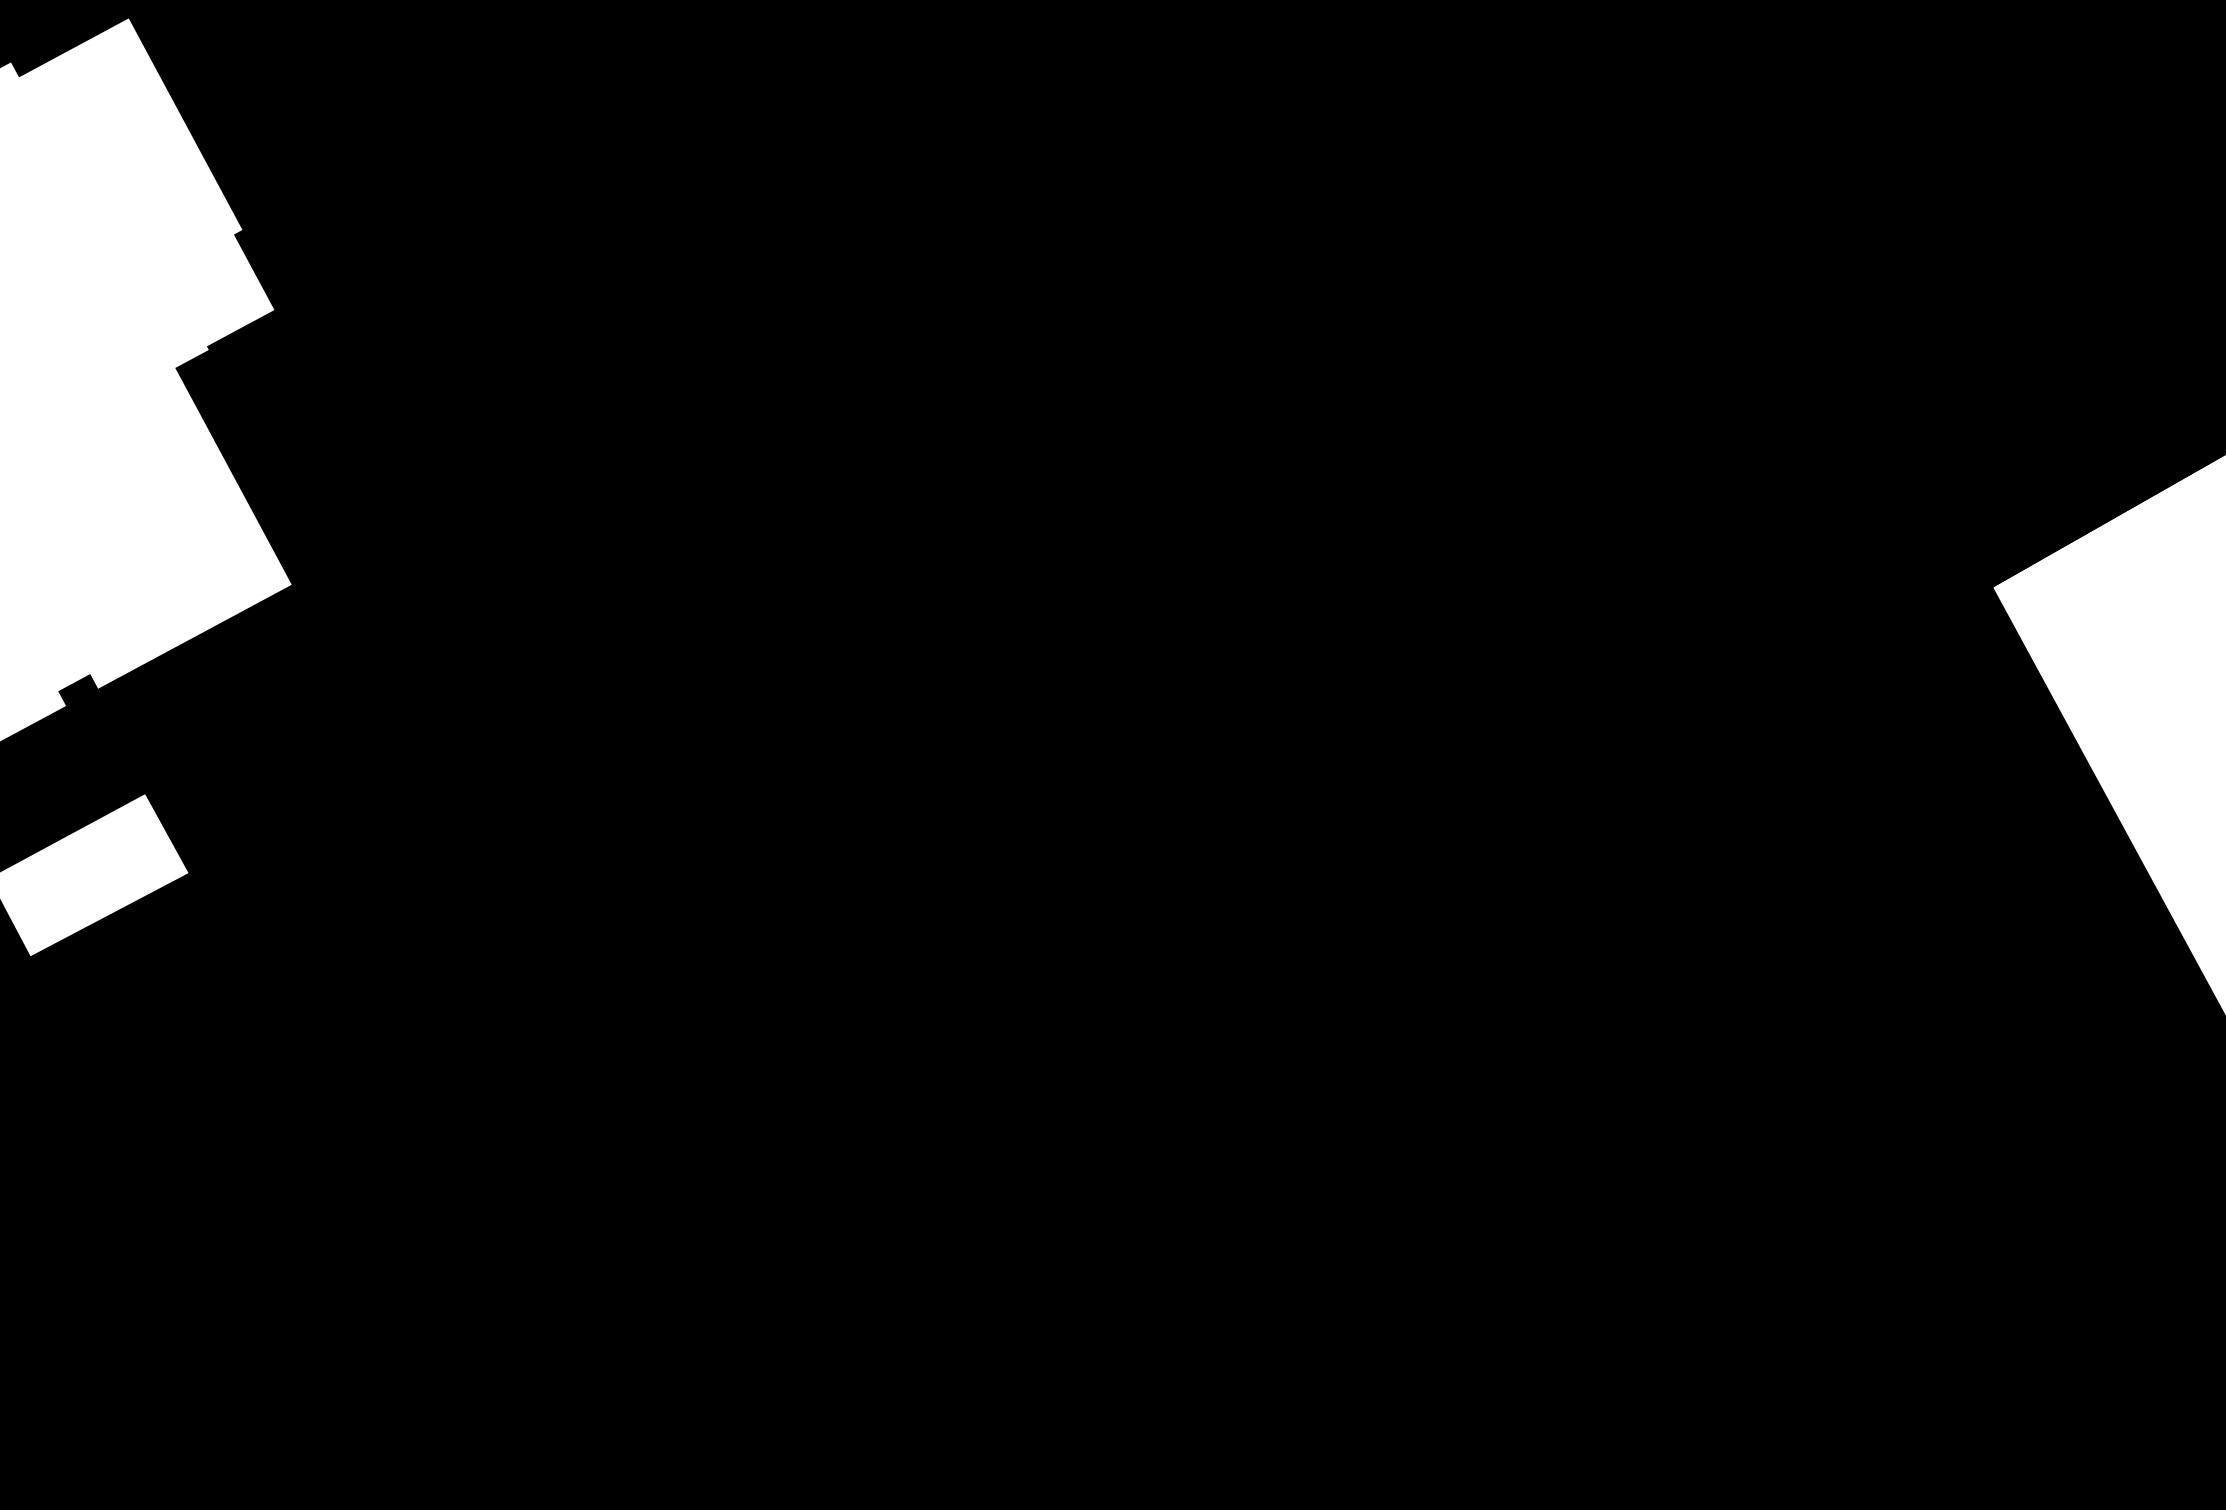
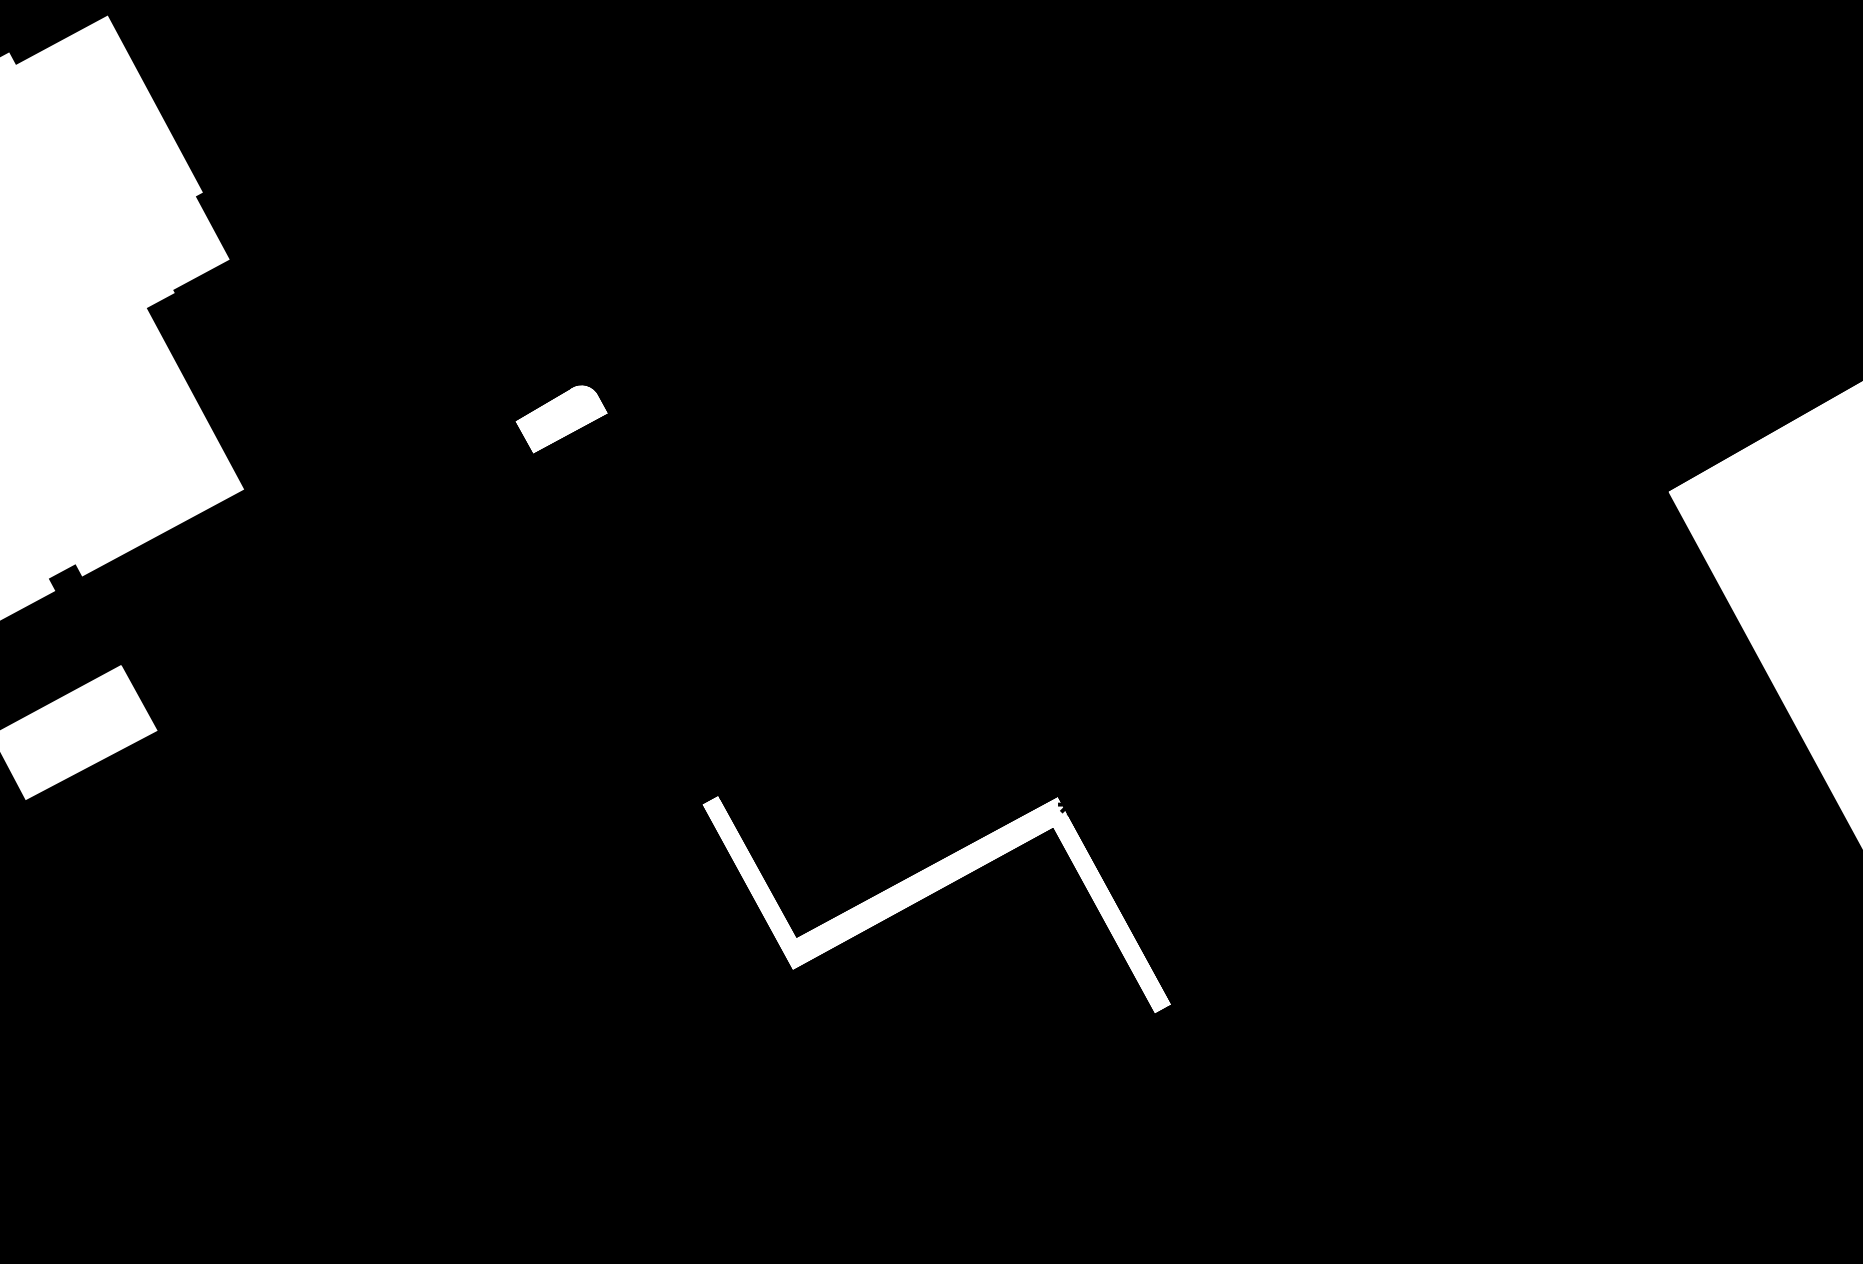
fill: (670, 500) -> (561, 419), removed
fill: (1119, 1080) -> (936, 904), removed

